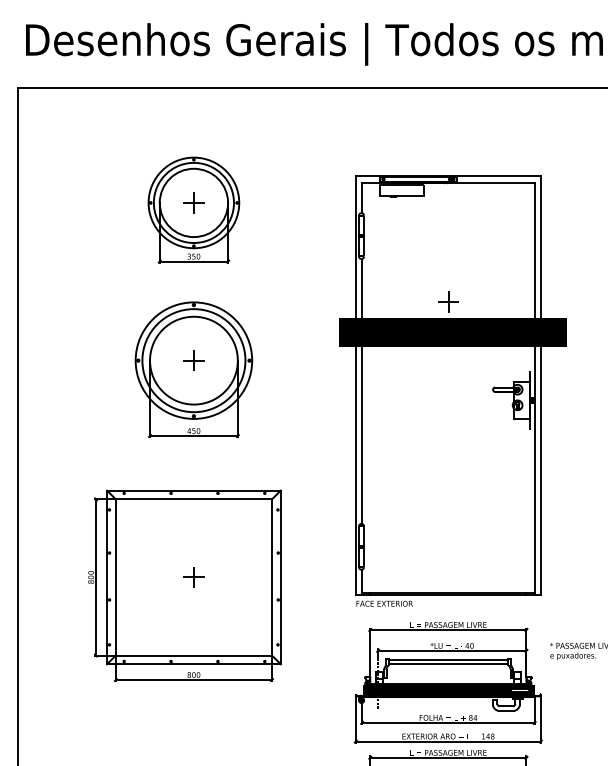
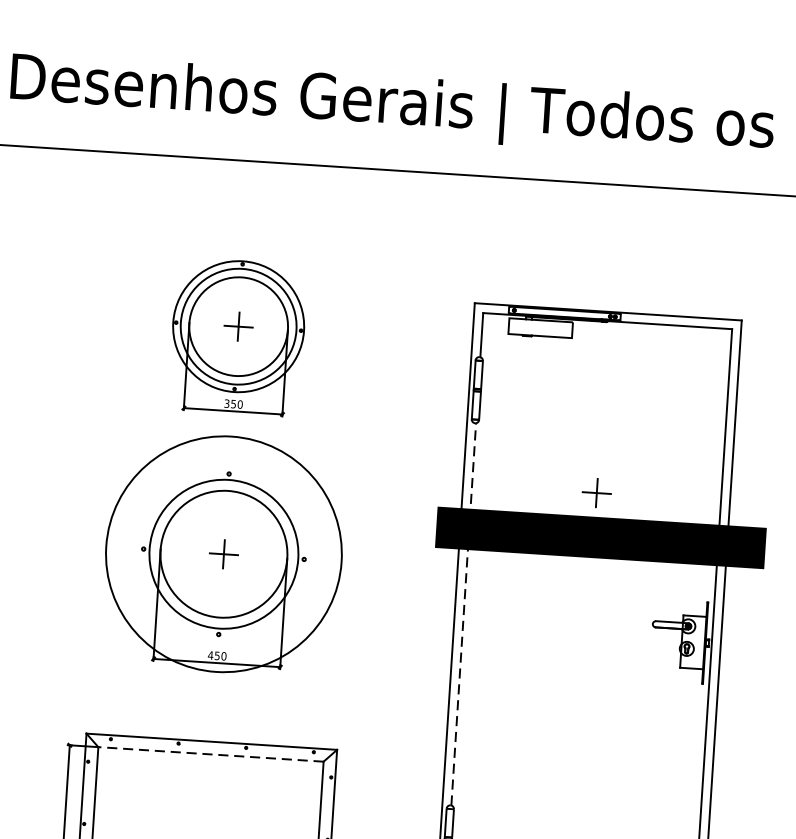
circle: (193, 360) -> (223, 553), size x1.4
line: (362, 390) -> (464, 613), solid -> dashed
line: (193, 499) -> (210, 754), solid -> dashed

